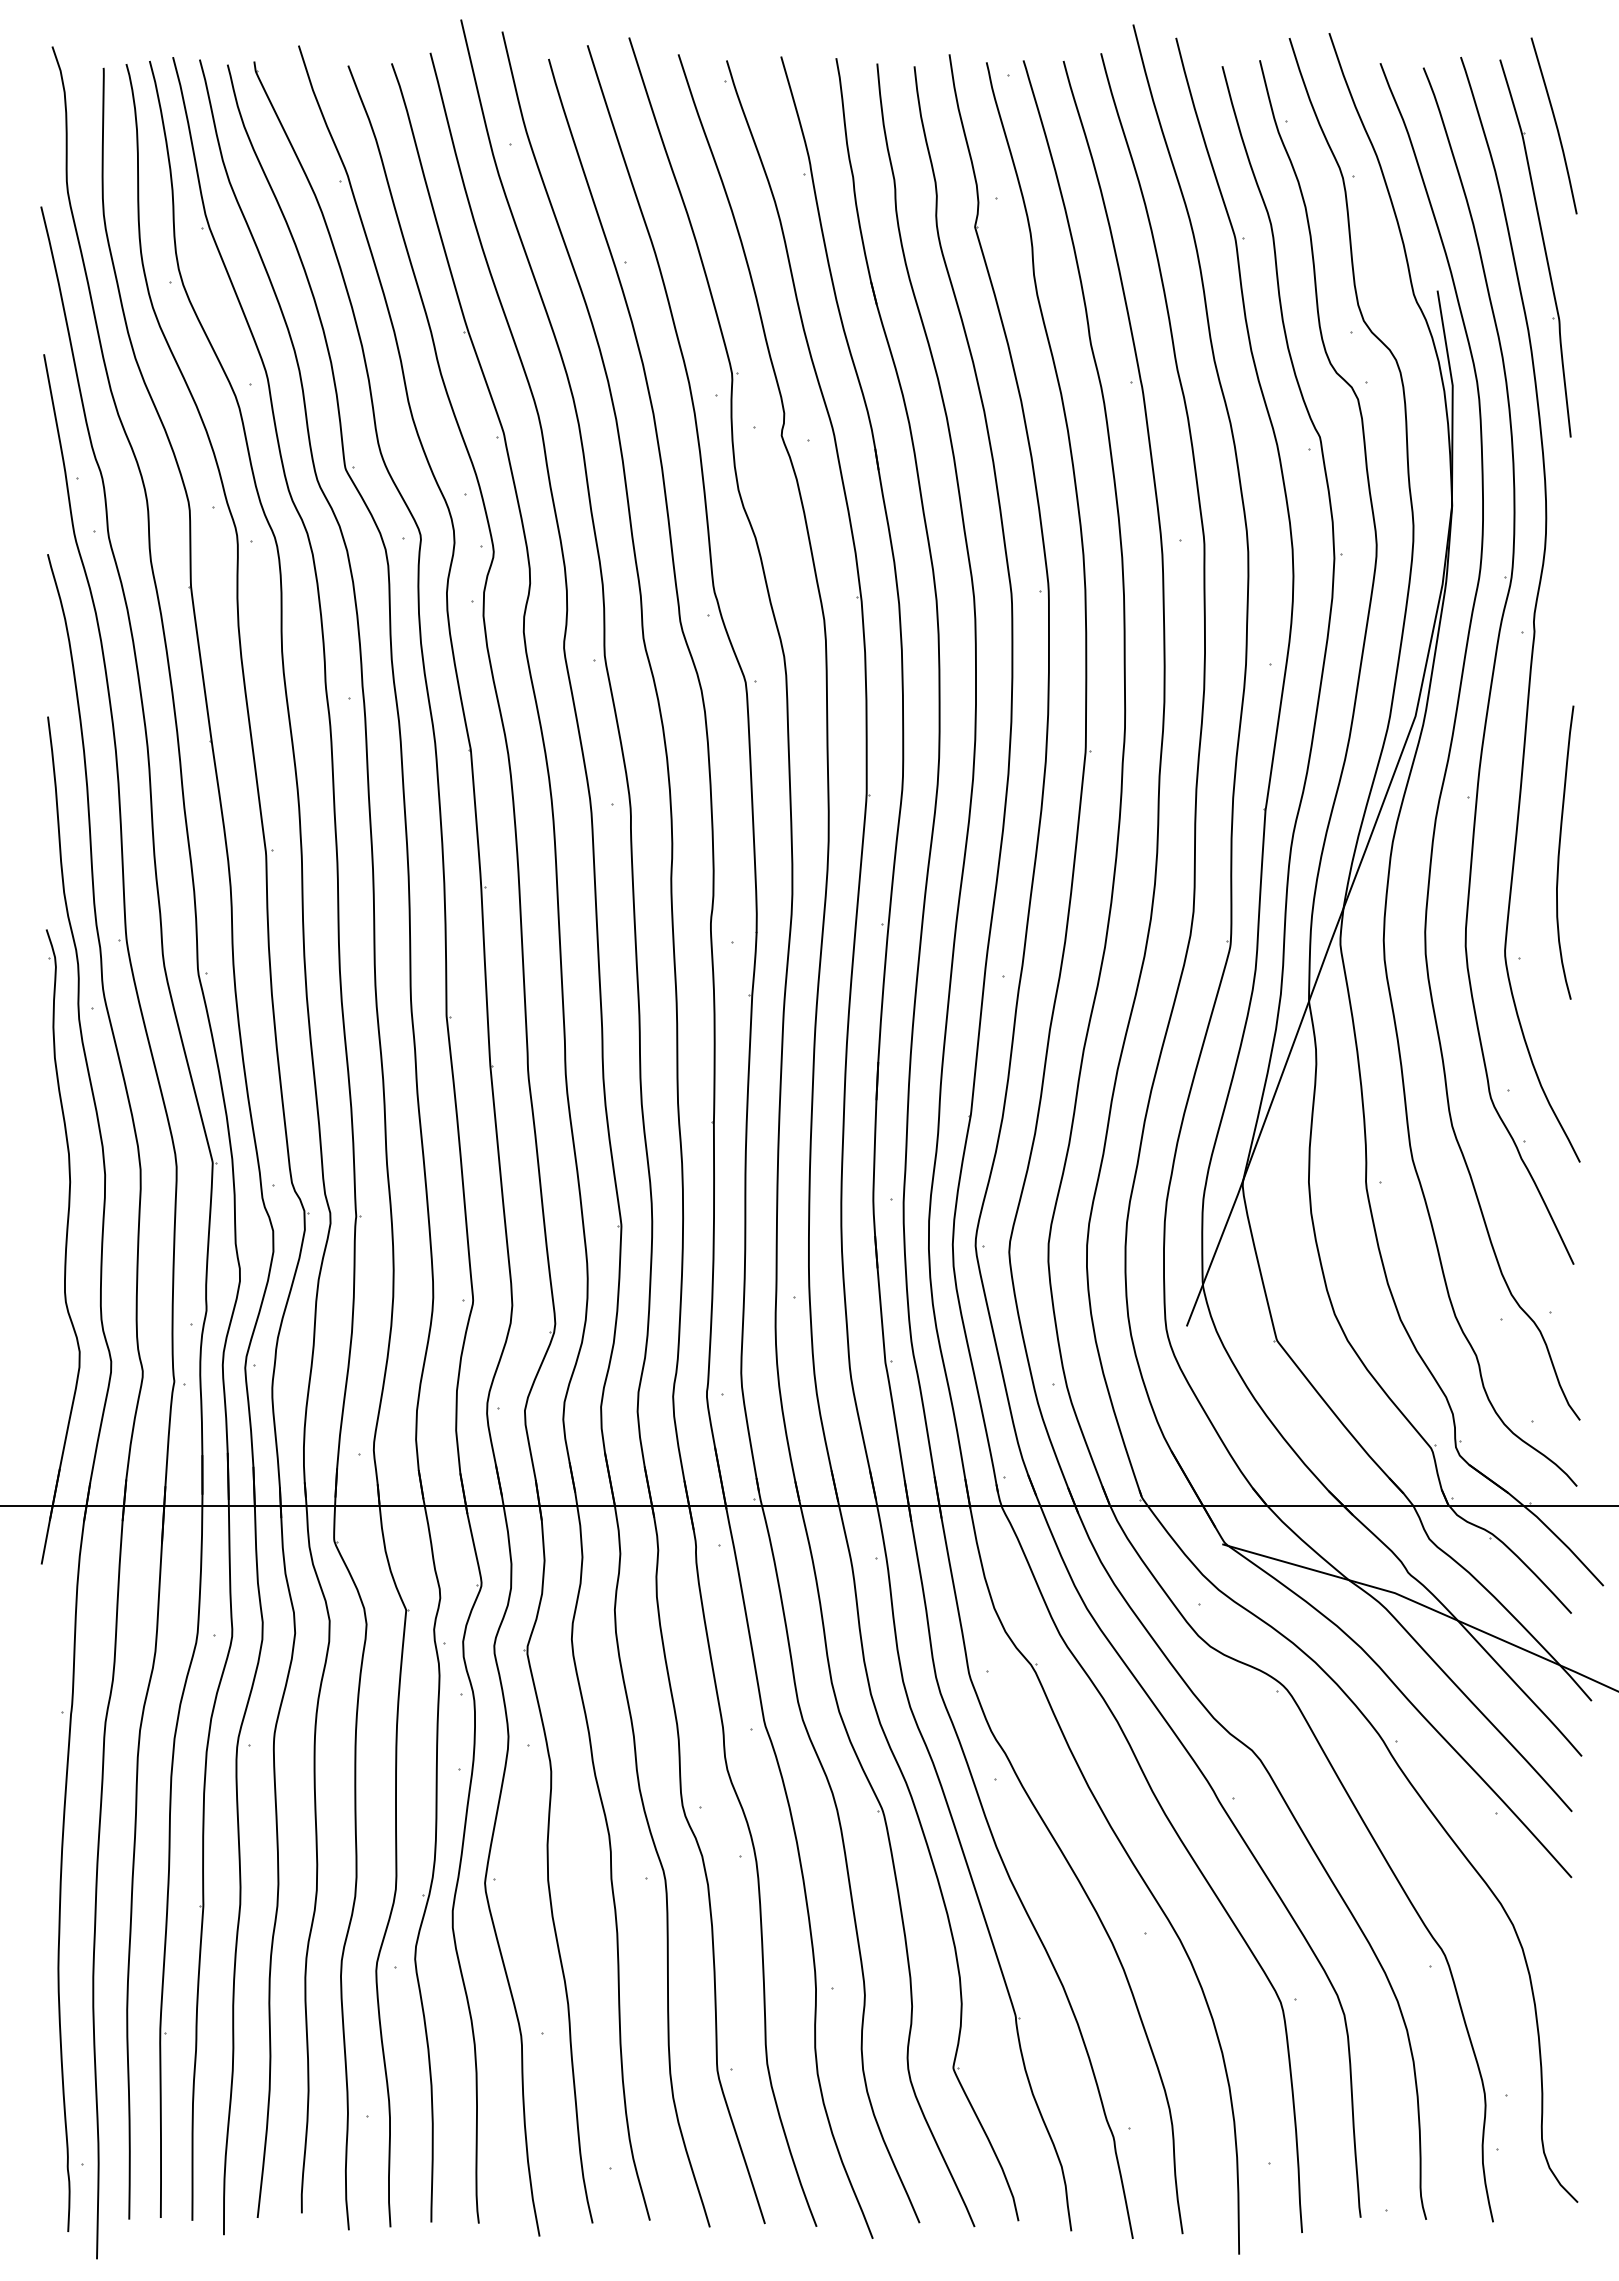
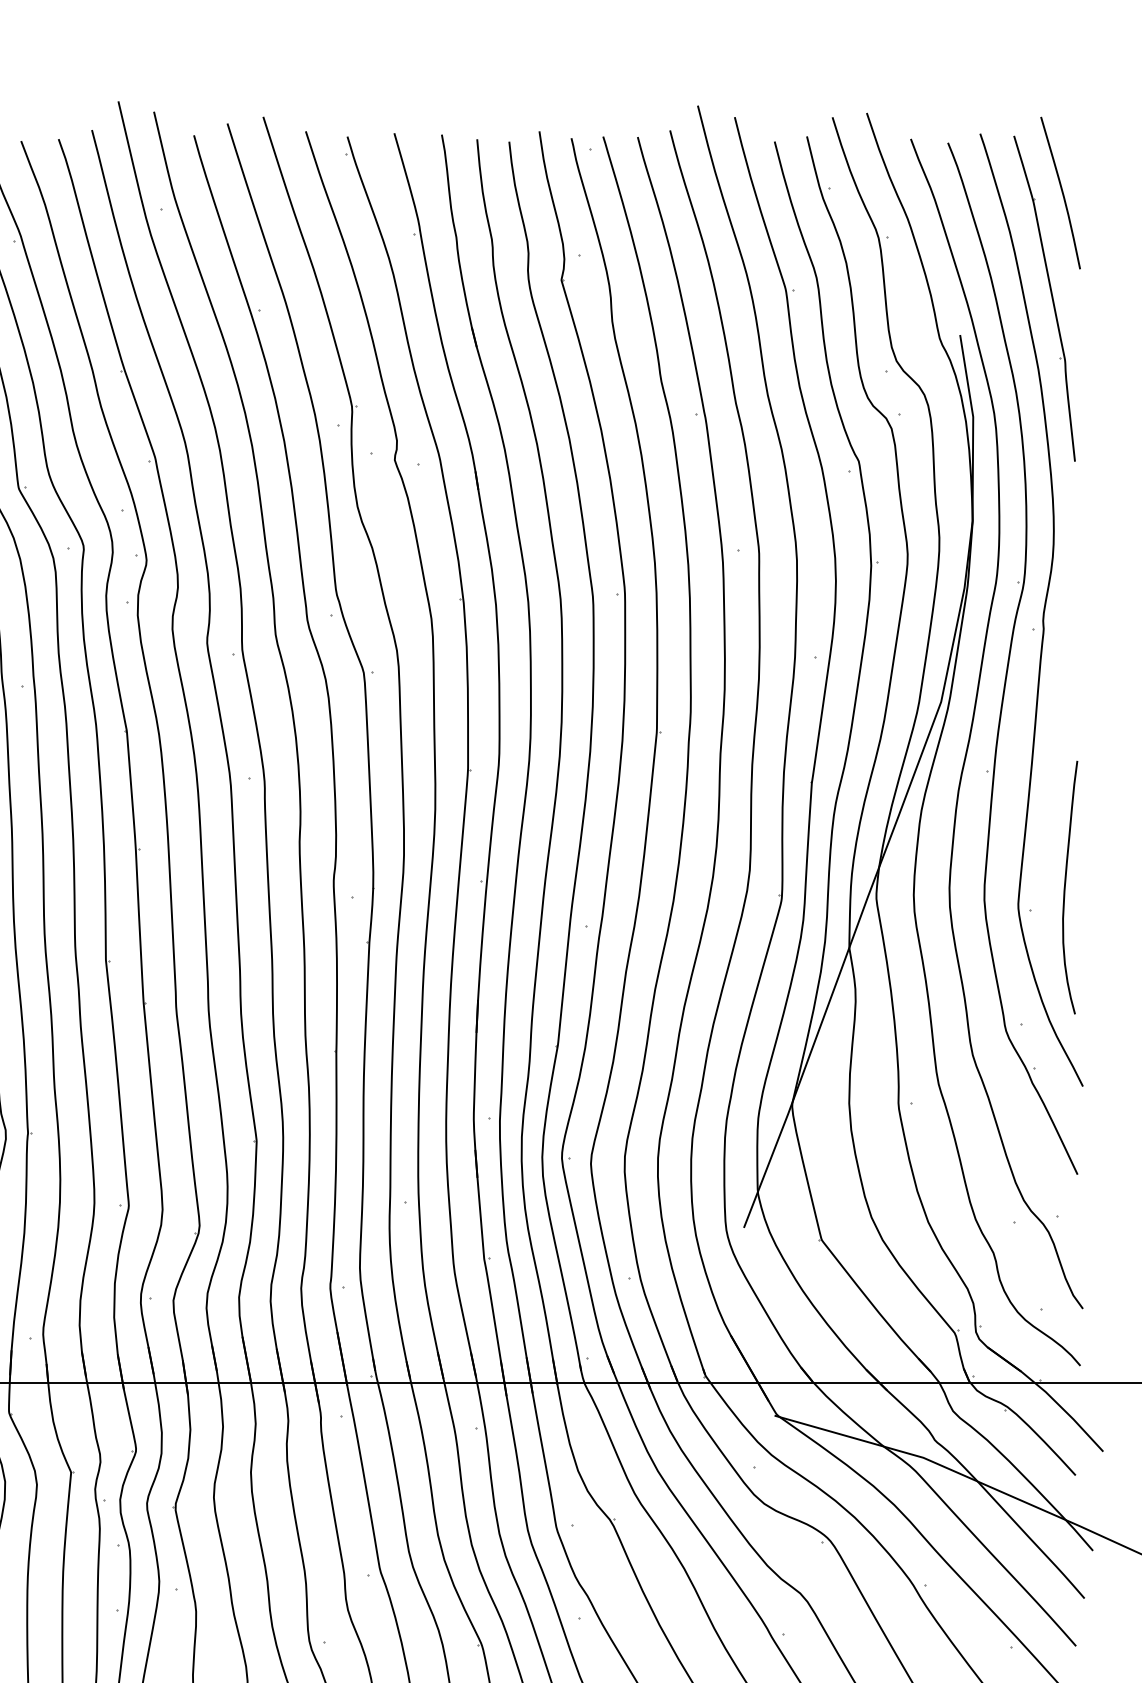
curve: (1560, 849) -> (1066, 884), moved

